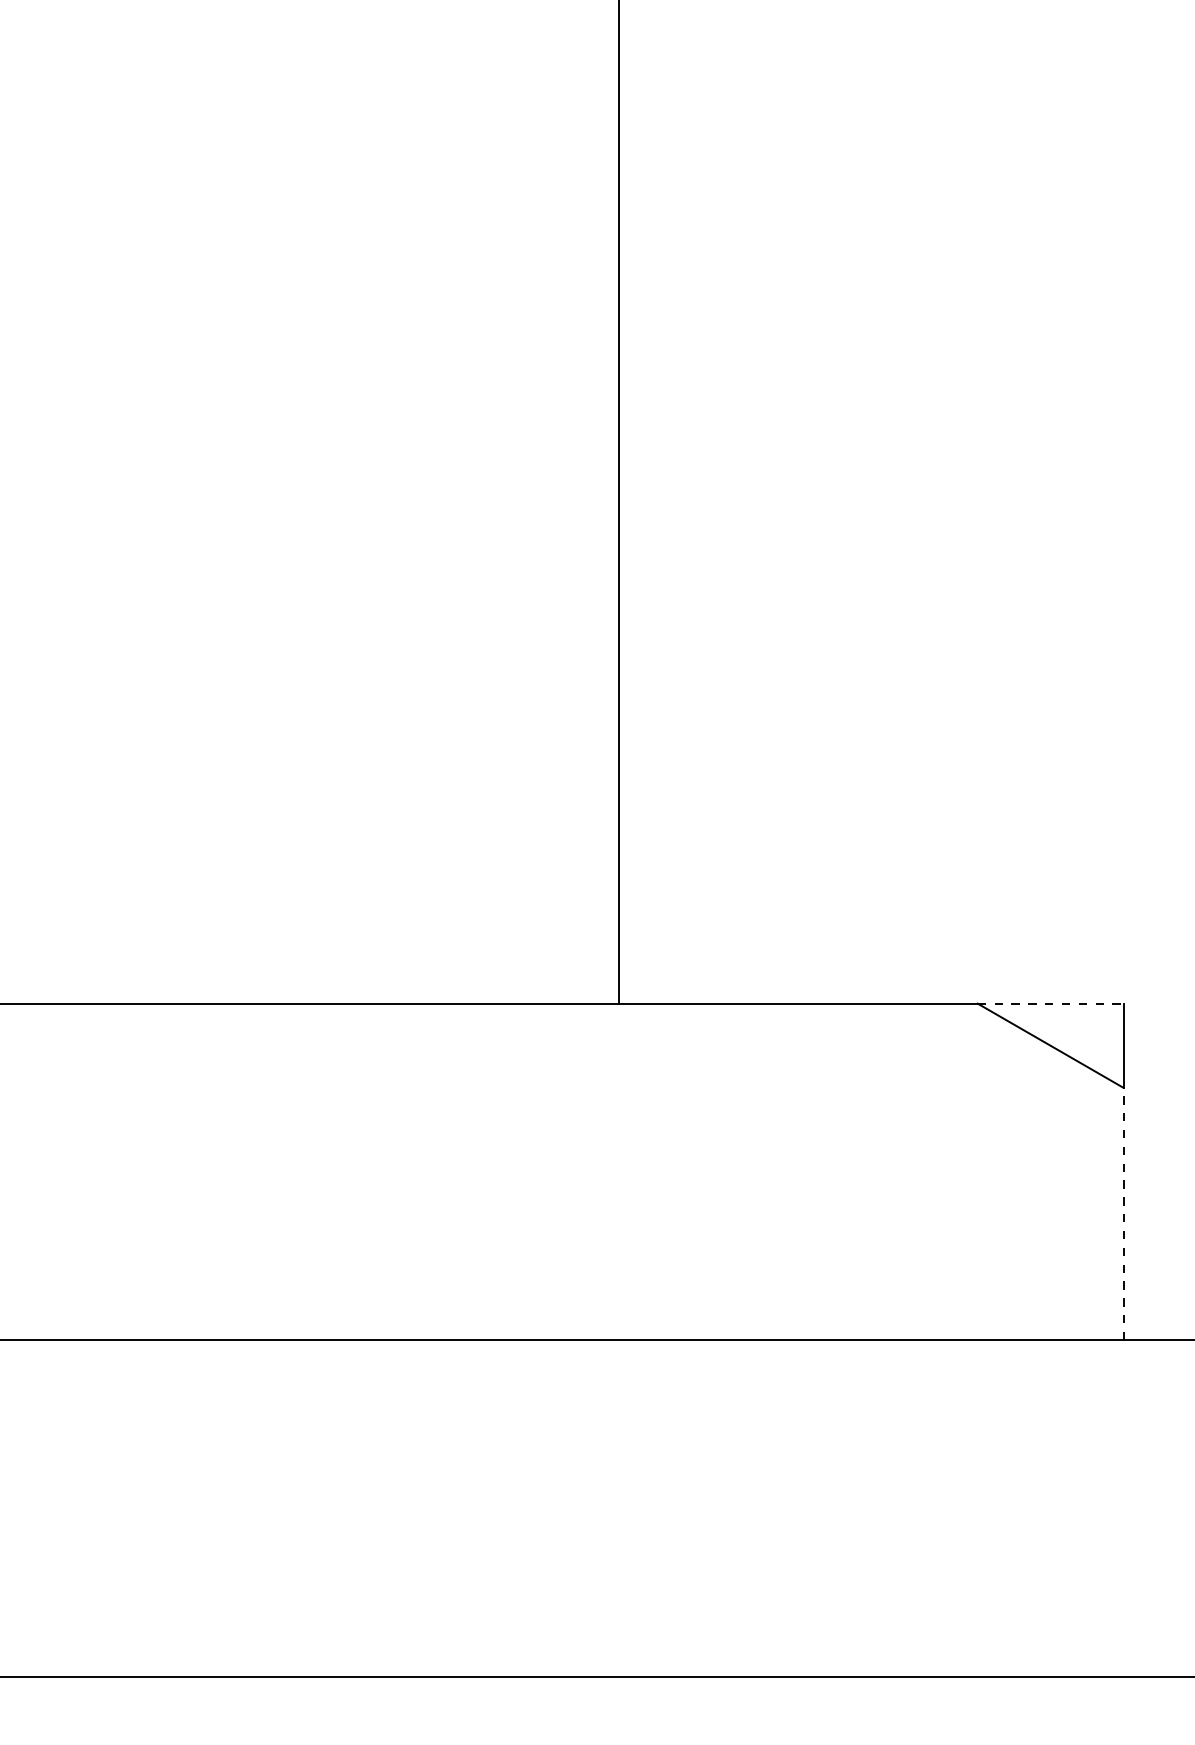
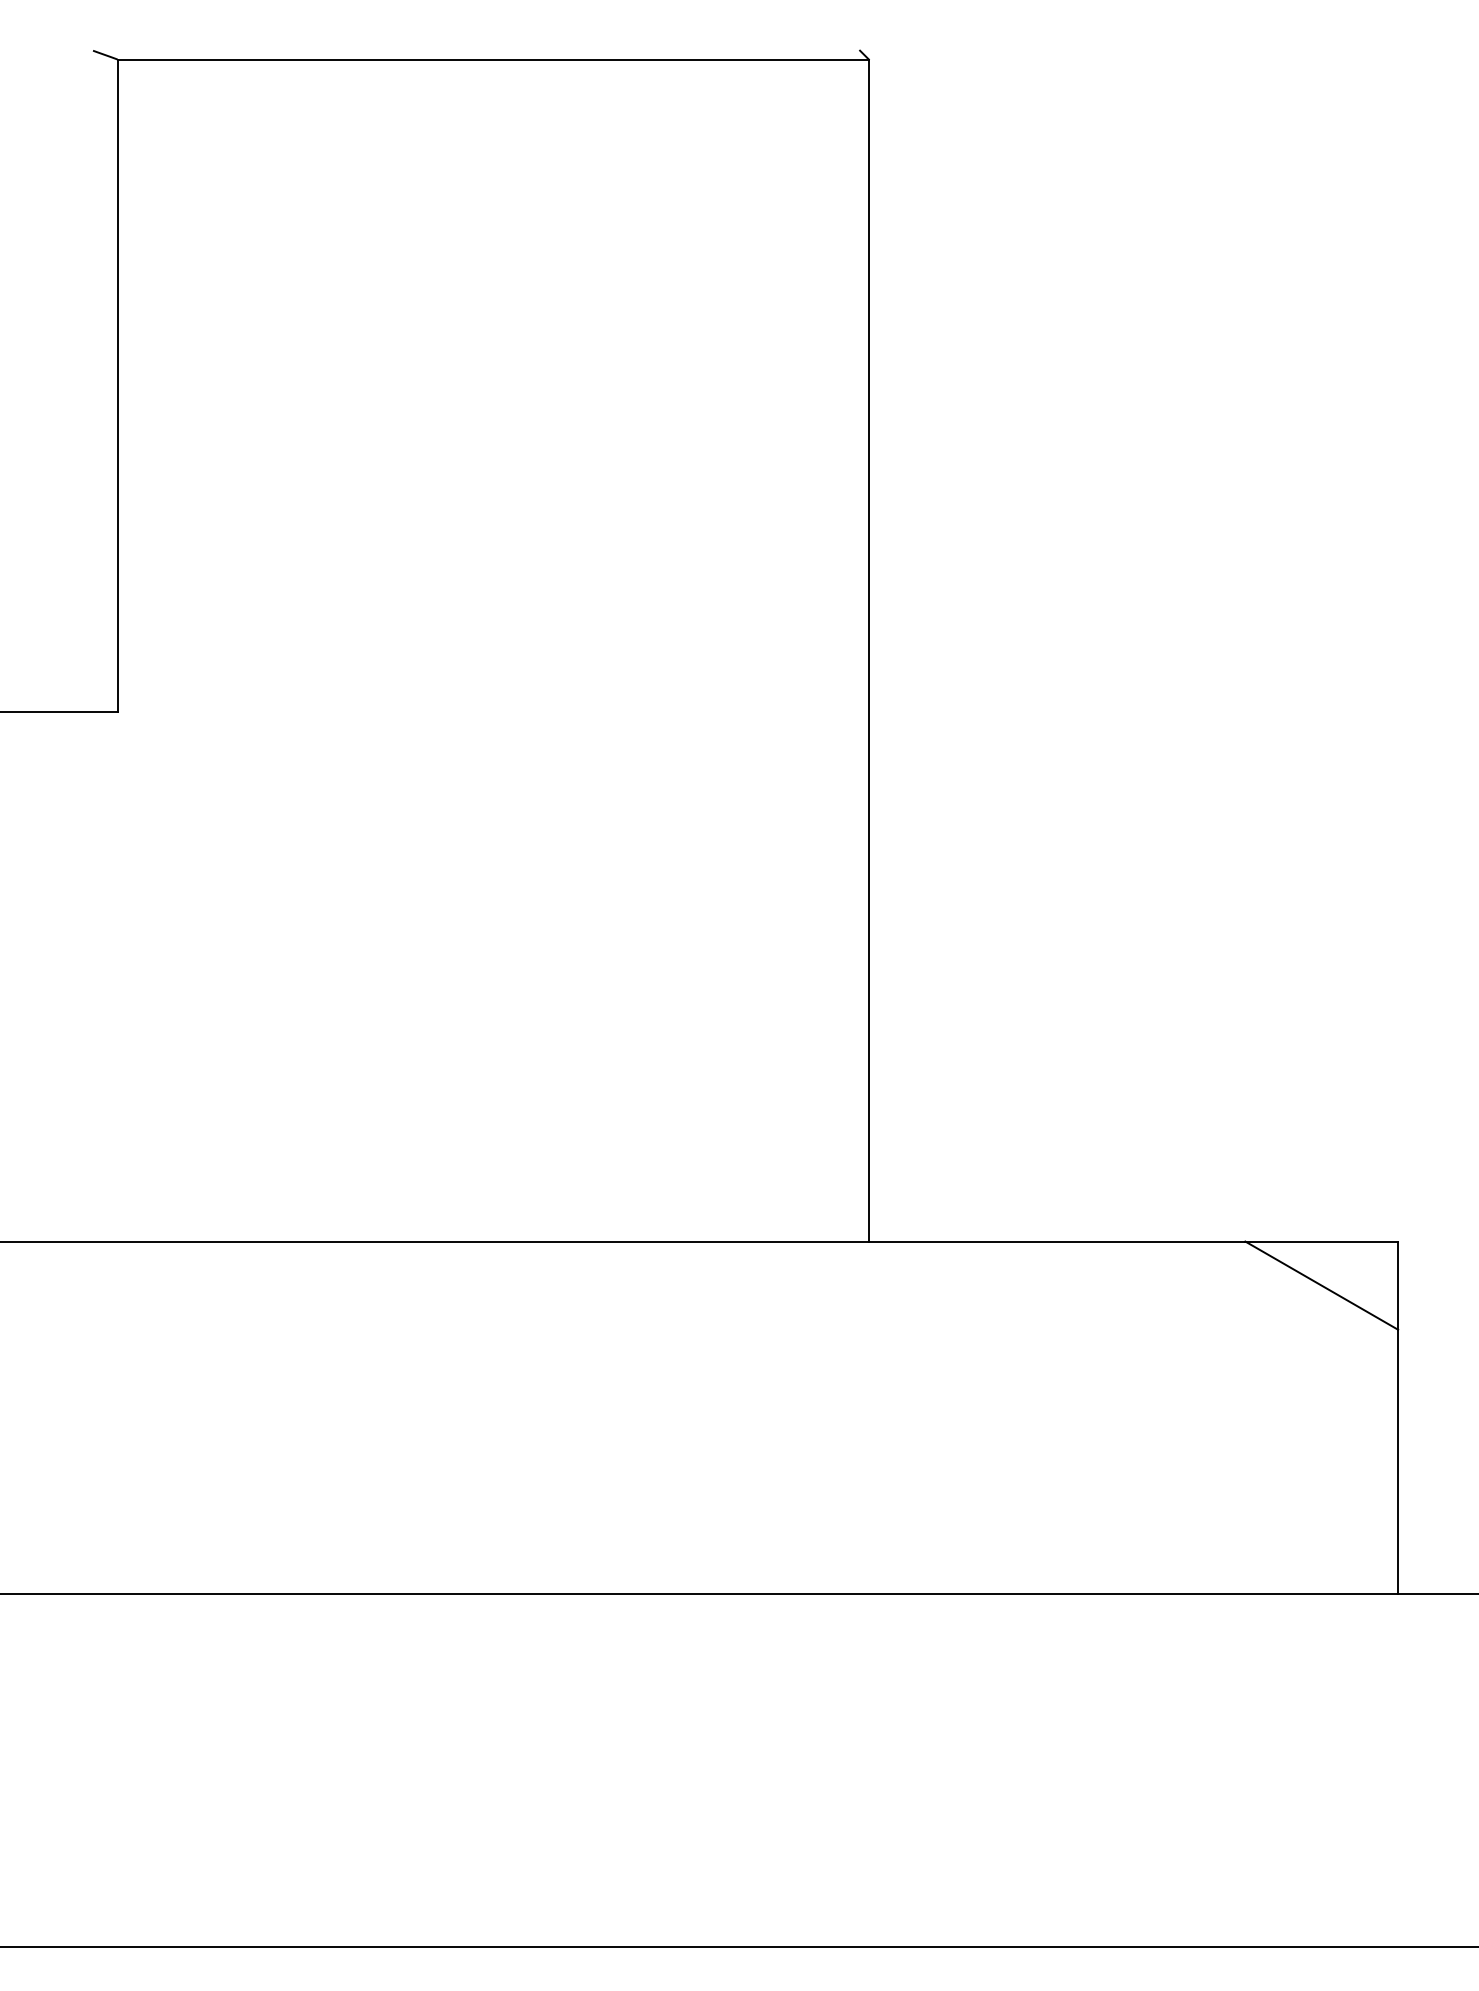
line: (1051, 1003) -> (1322, 1241), dashed -> solid
line: (1123, 1213) -> (1398, 1461), dashed -> solid

